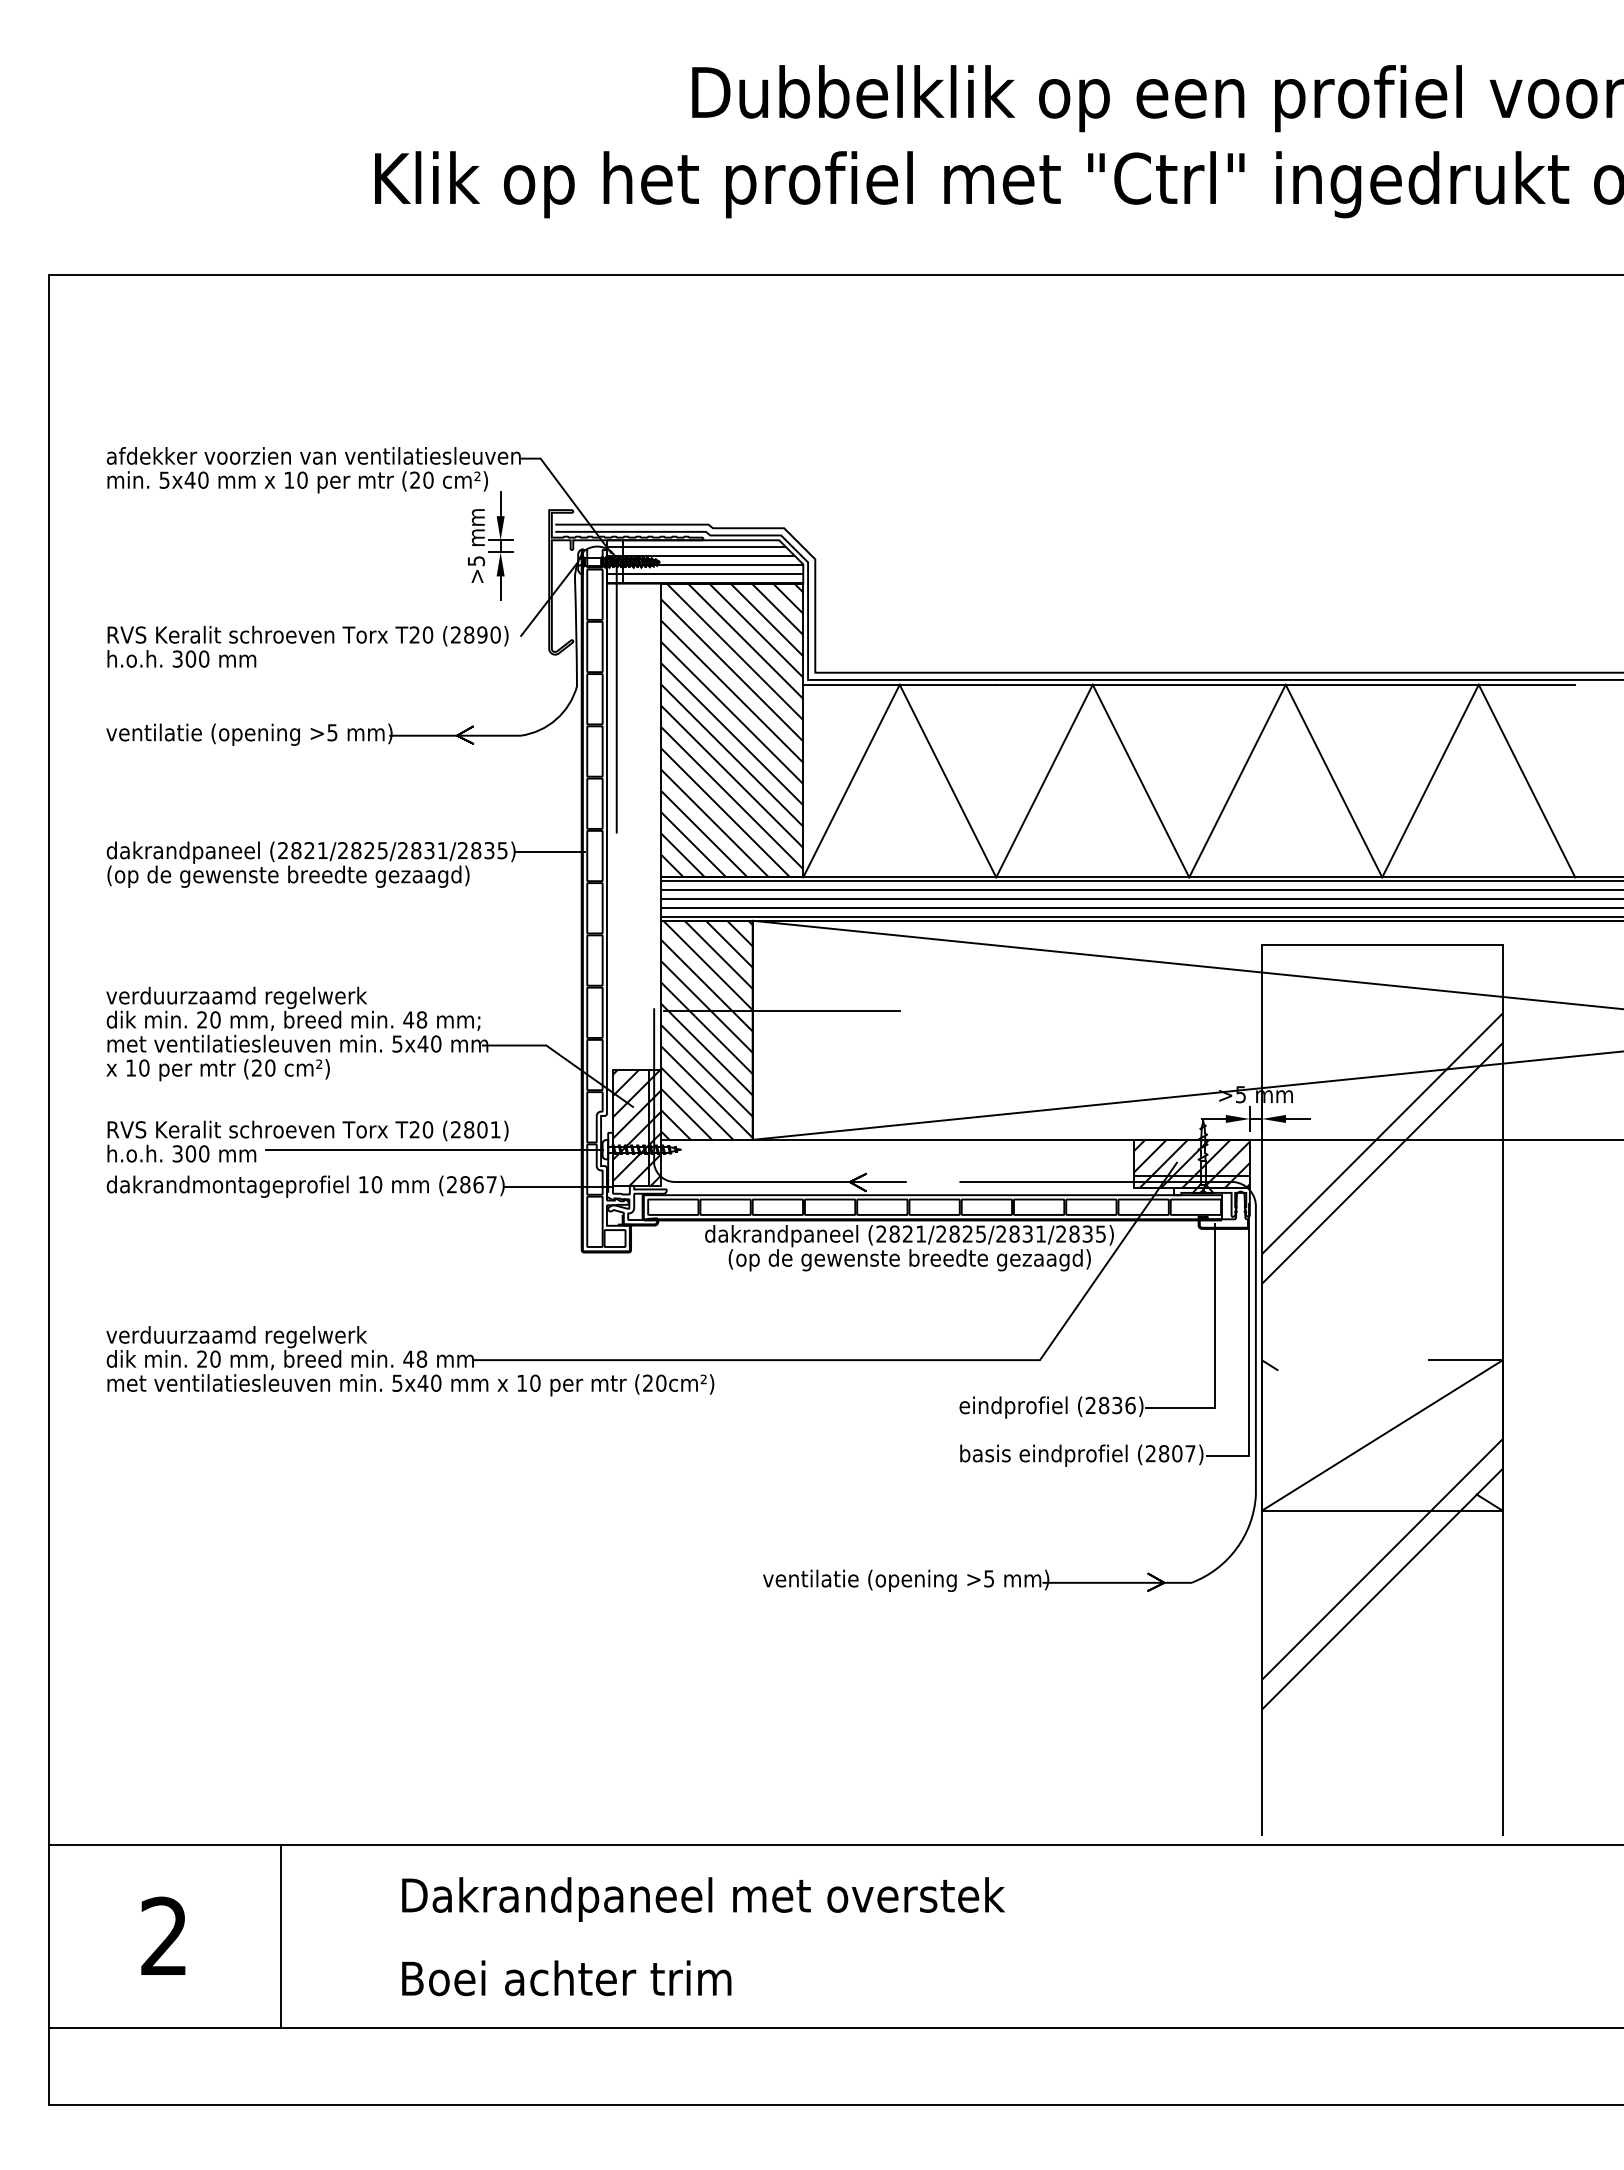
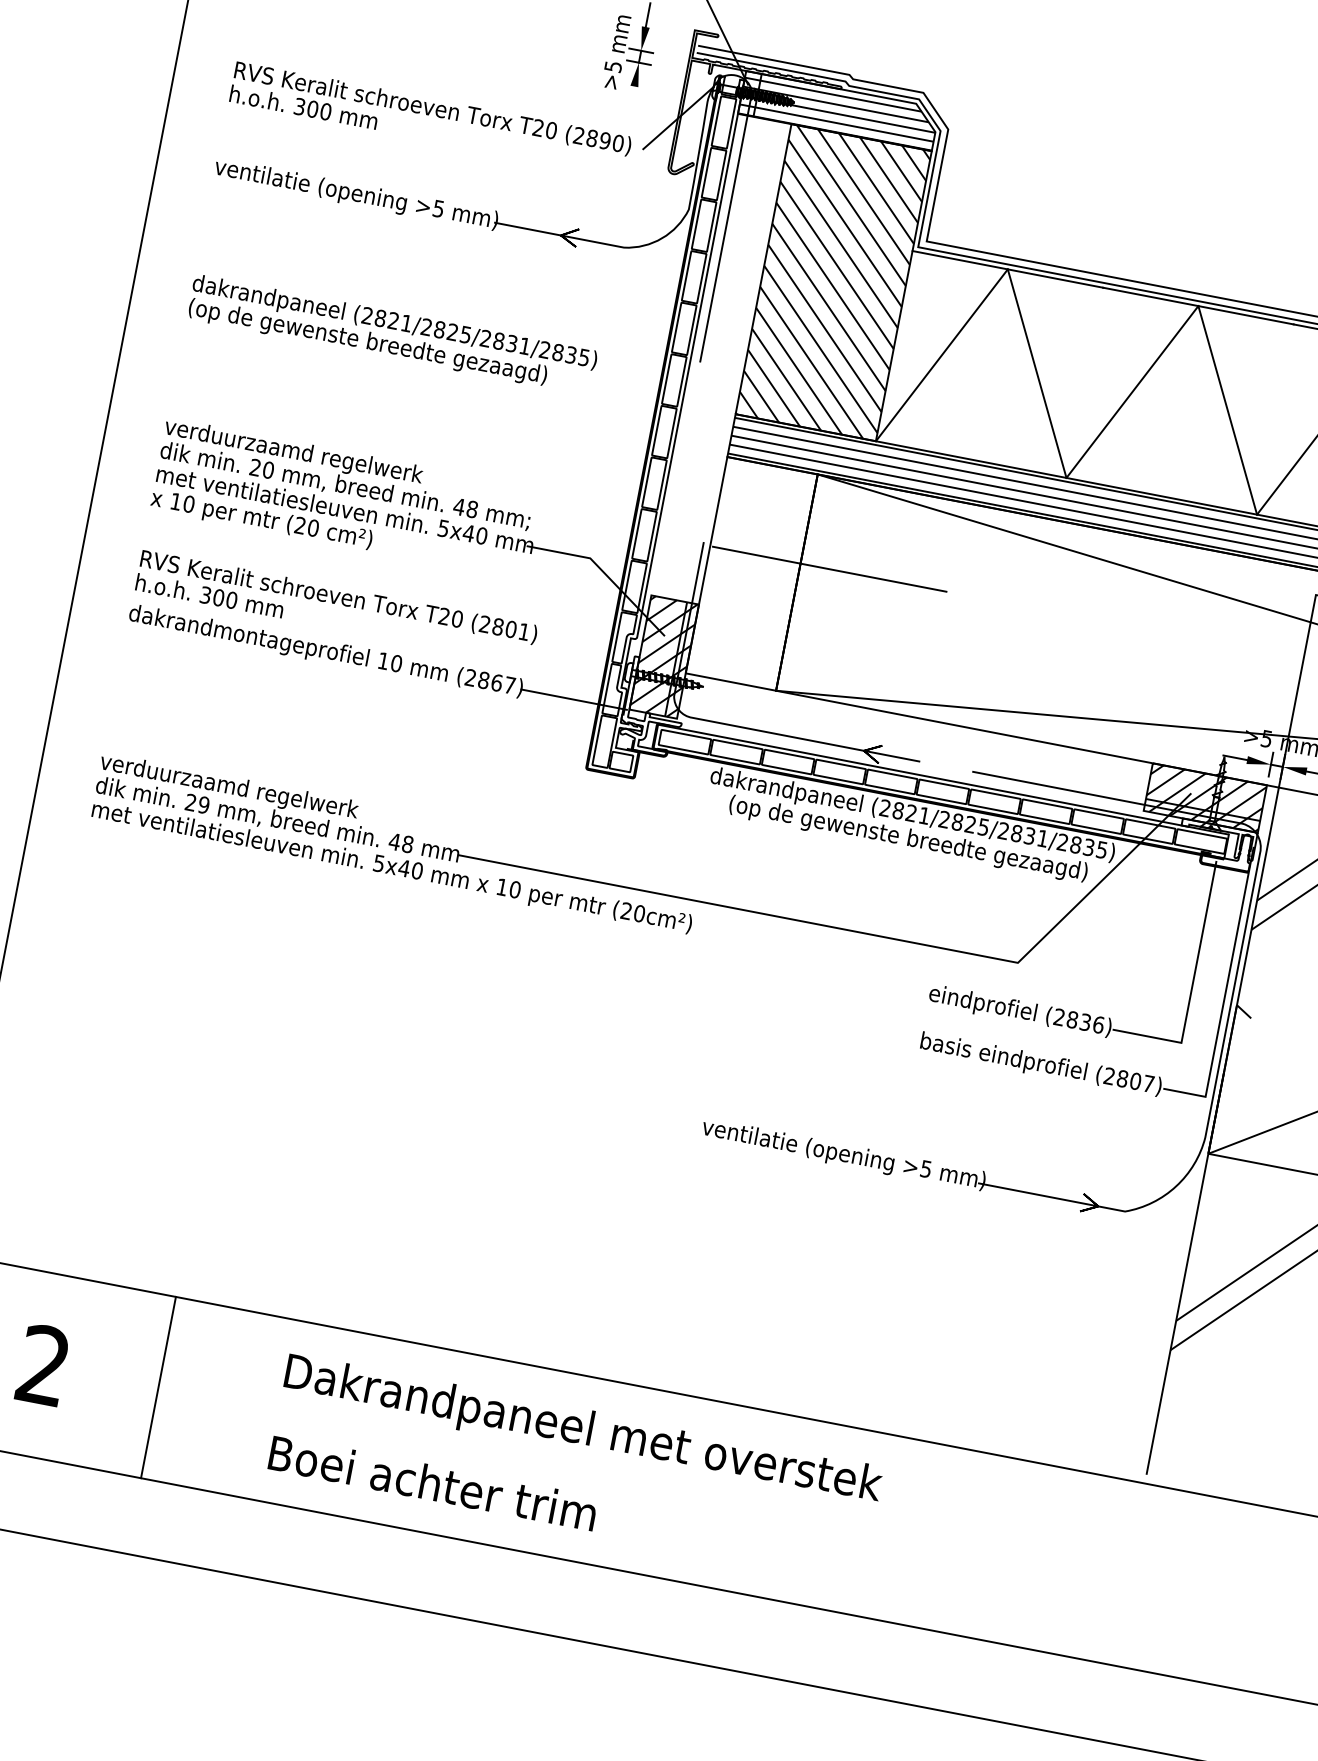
line: (500, 588) -> (631, 98), removed
line: (550, 852) -> (631, 368), removed
hatch: (706, 1029) -> (751, 573), removed
line: (434, 1149) -> (460, 639), removed
text: (215, 1358) -> (204, 804), 20 -> 29

